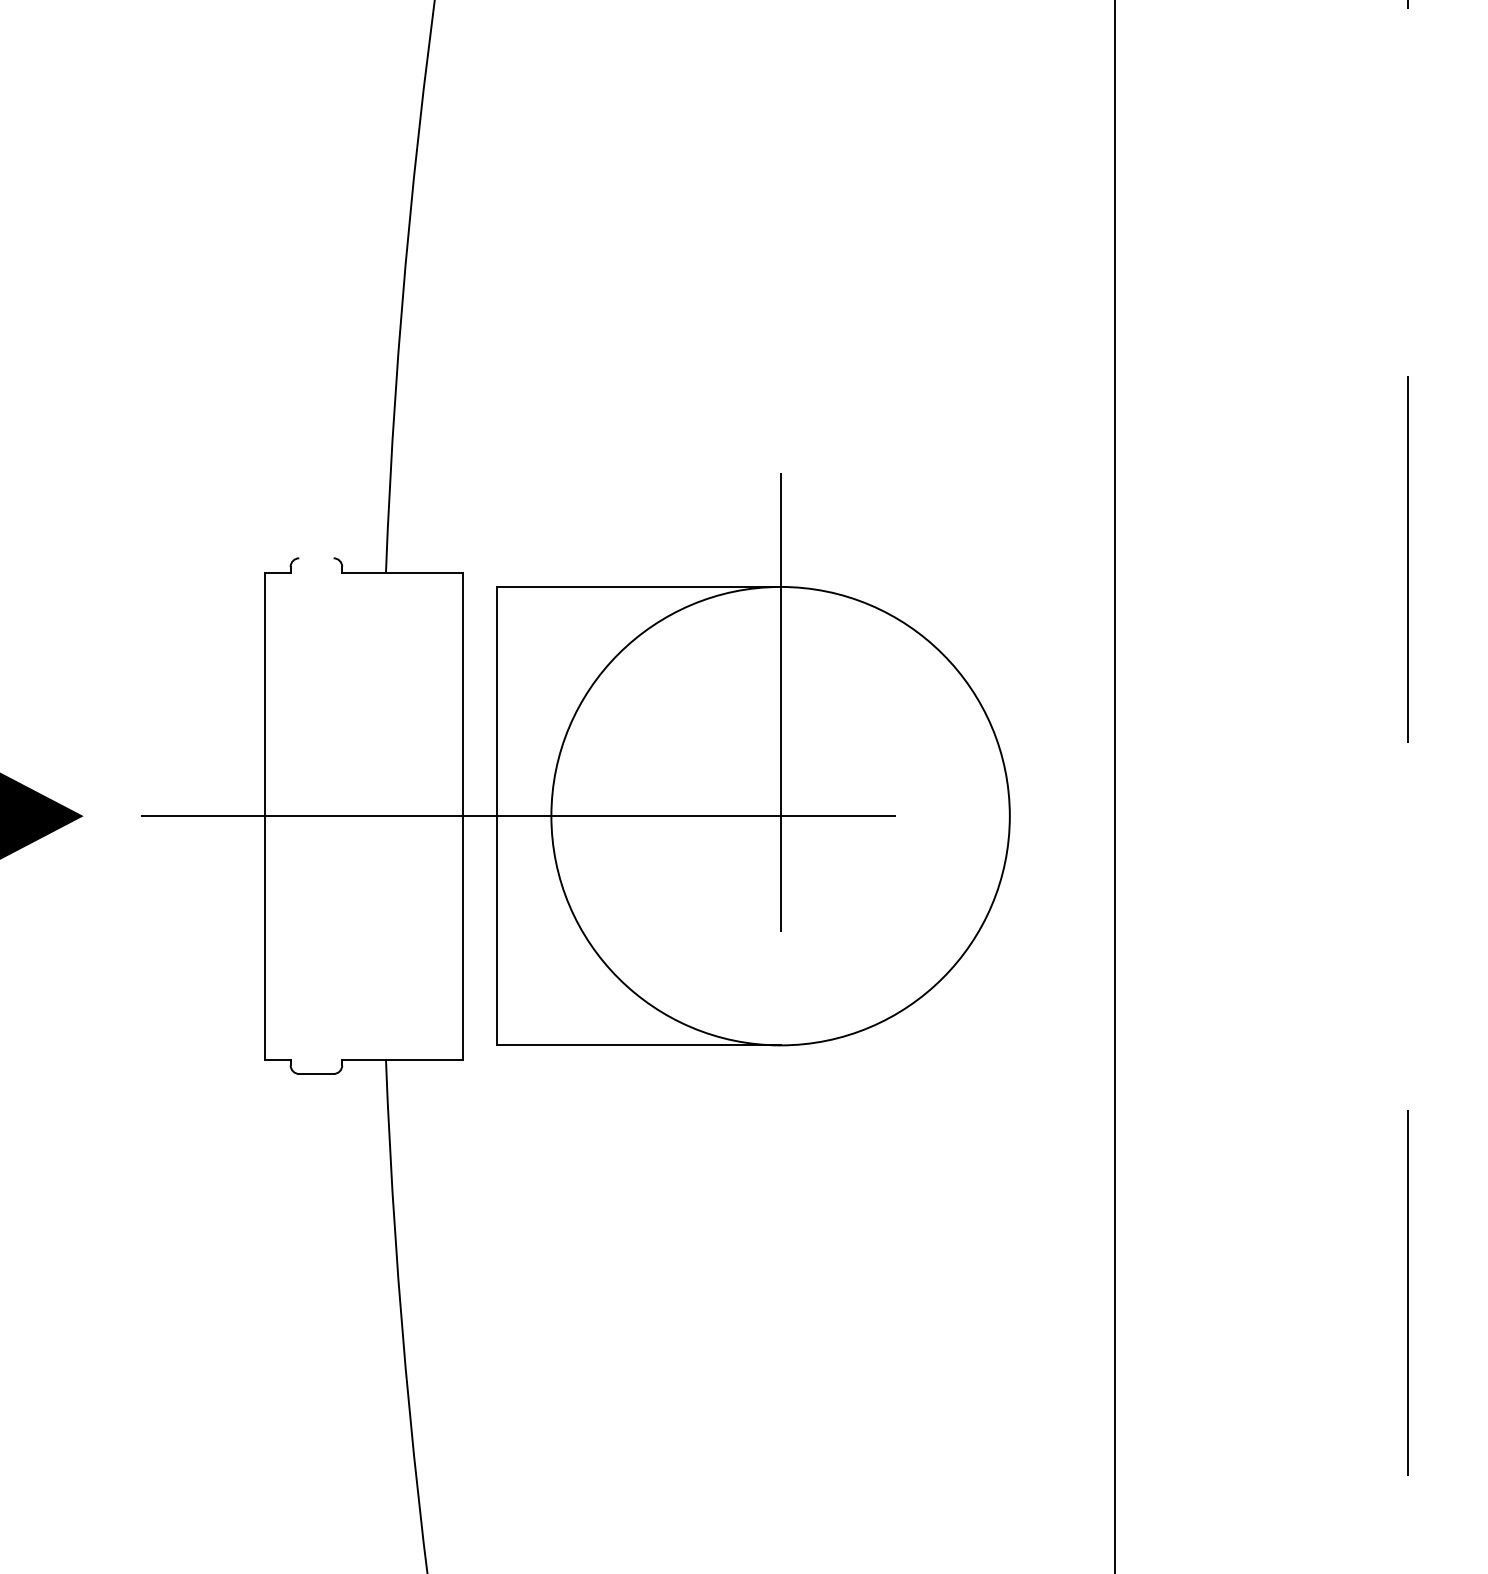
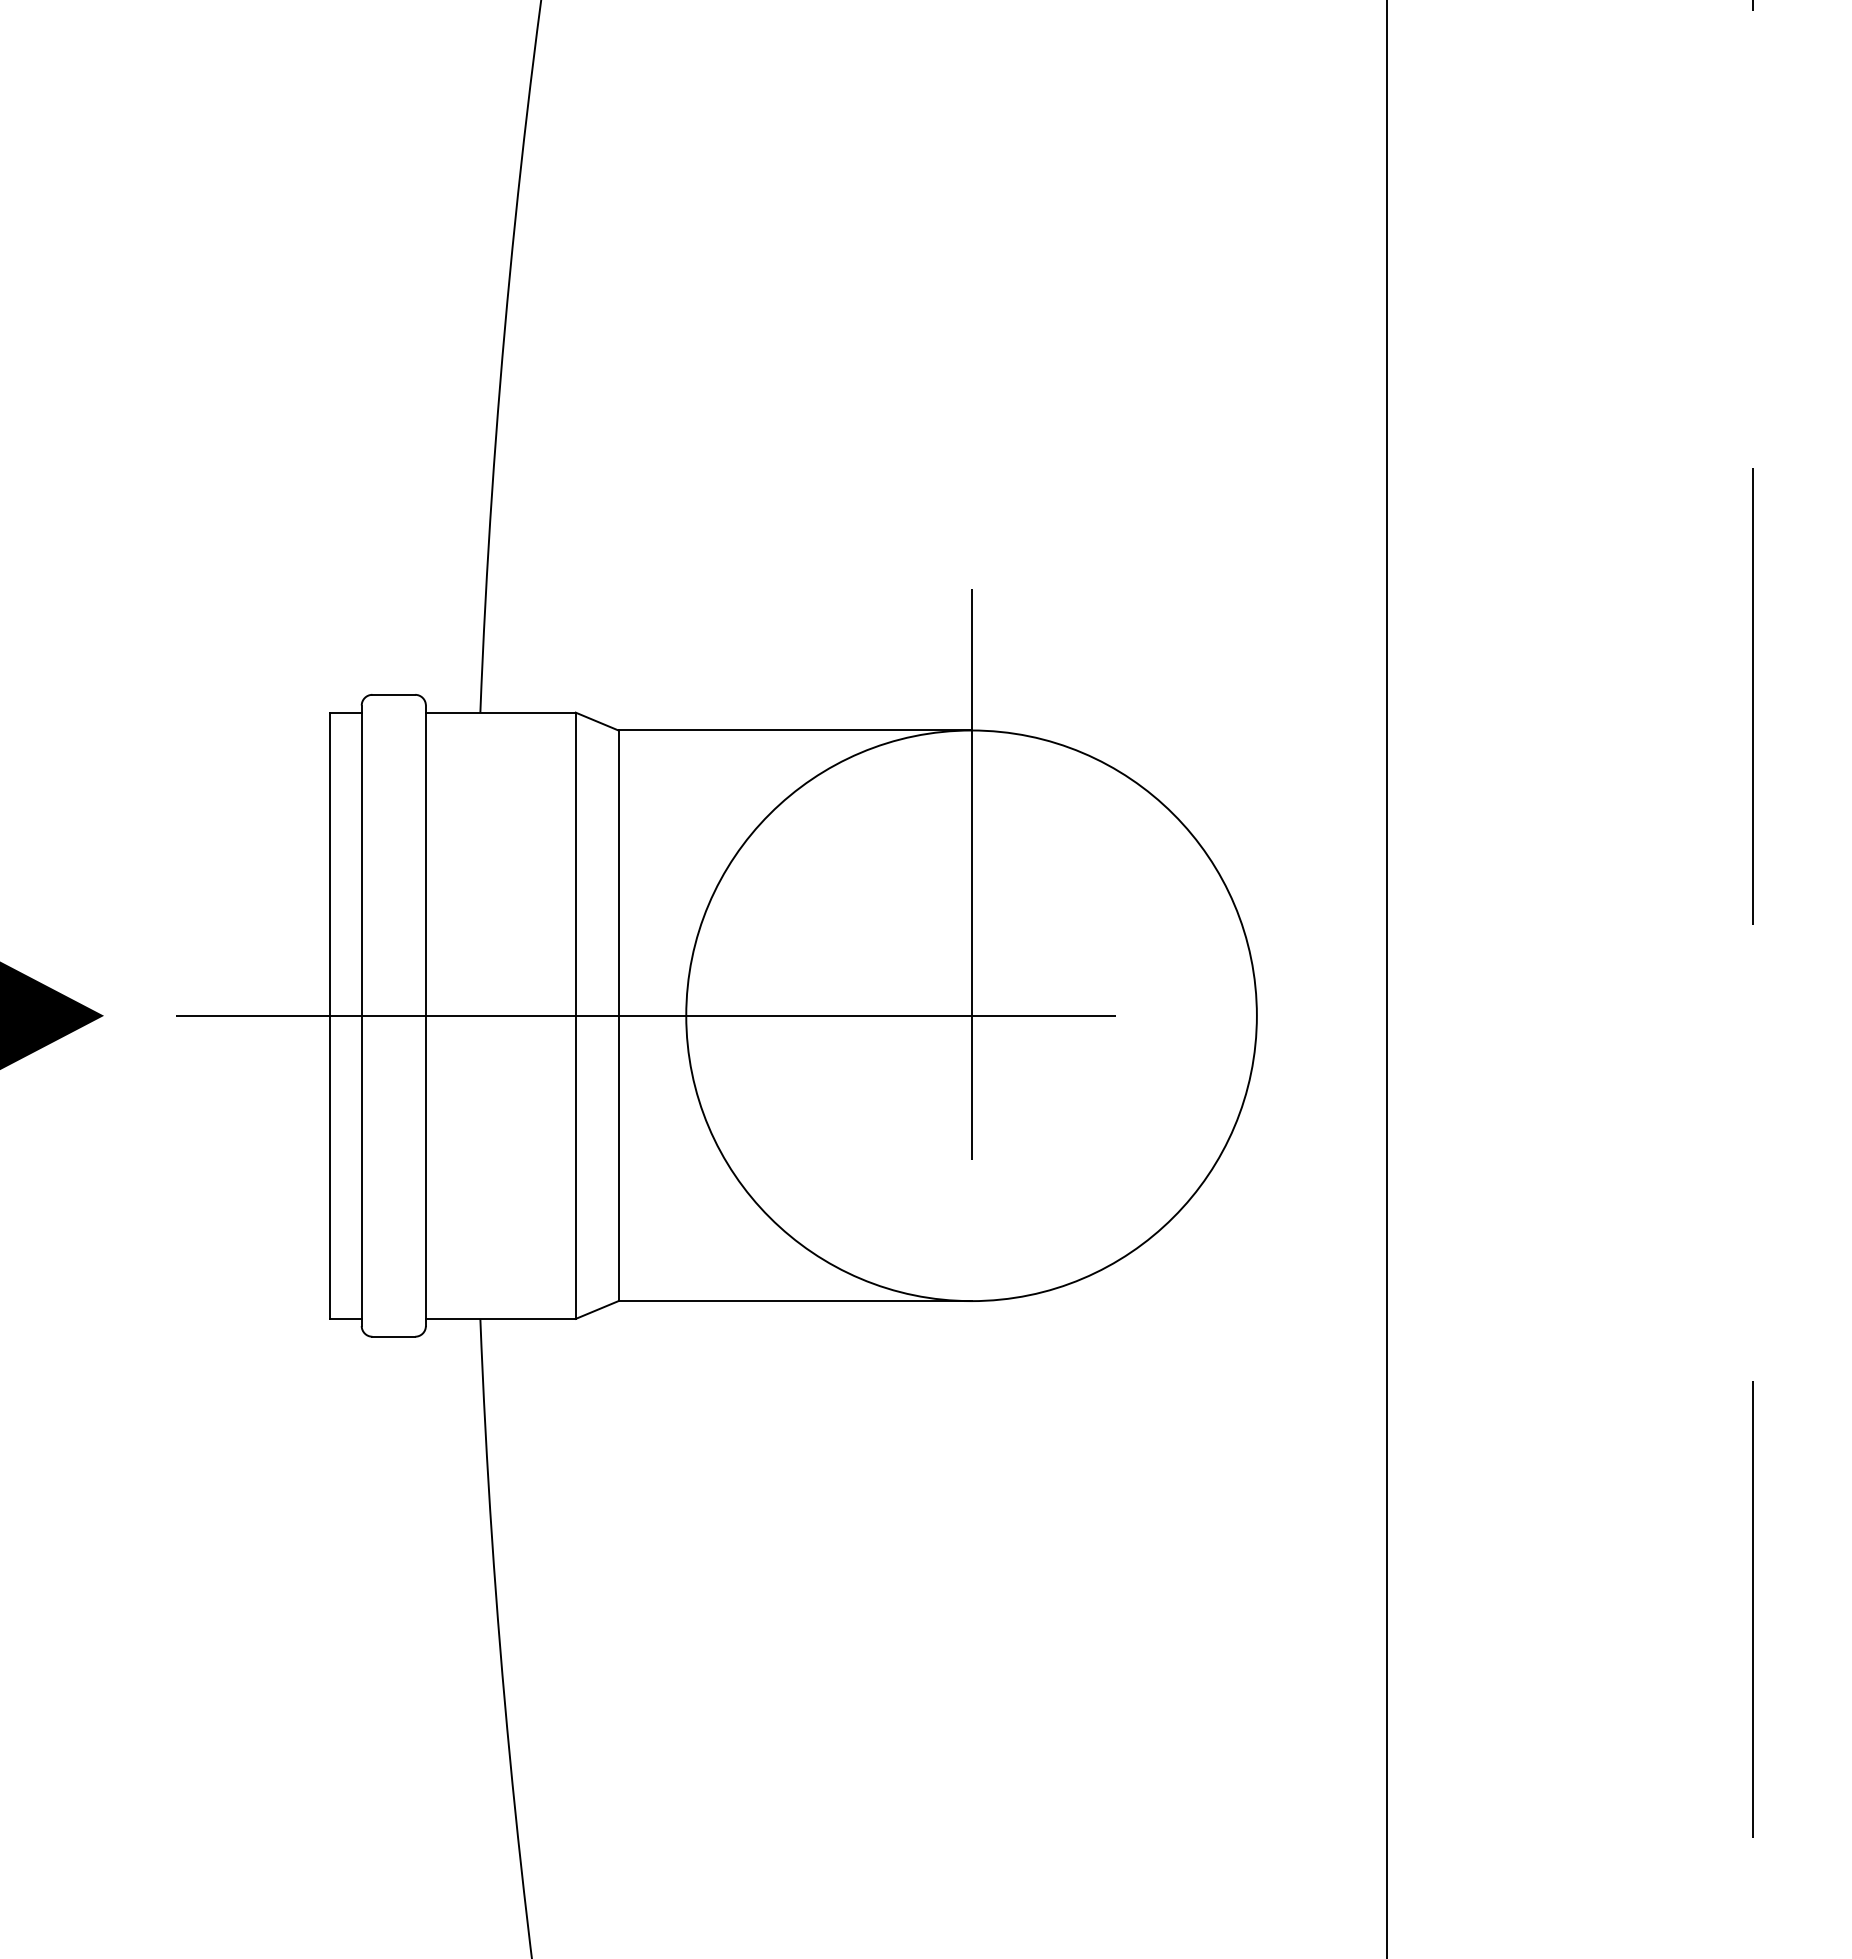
line: (316, 558) -> (393, 694), added
line: (479, 579) -> (596, 721), added
line: (290, 815) -> (361, 1015), added
line: (341, 815) -> (425, 1015), added
line: (479, 1052) -> (596, 1309), added

